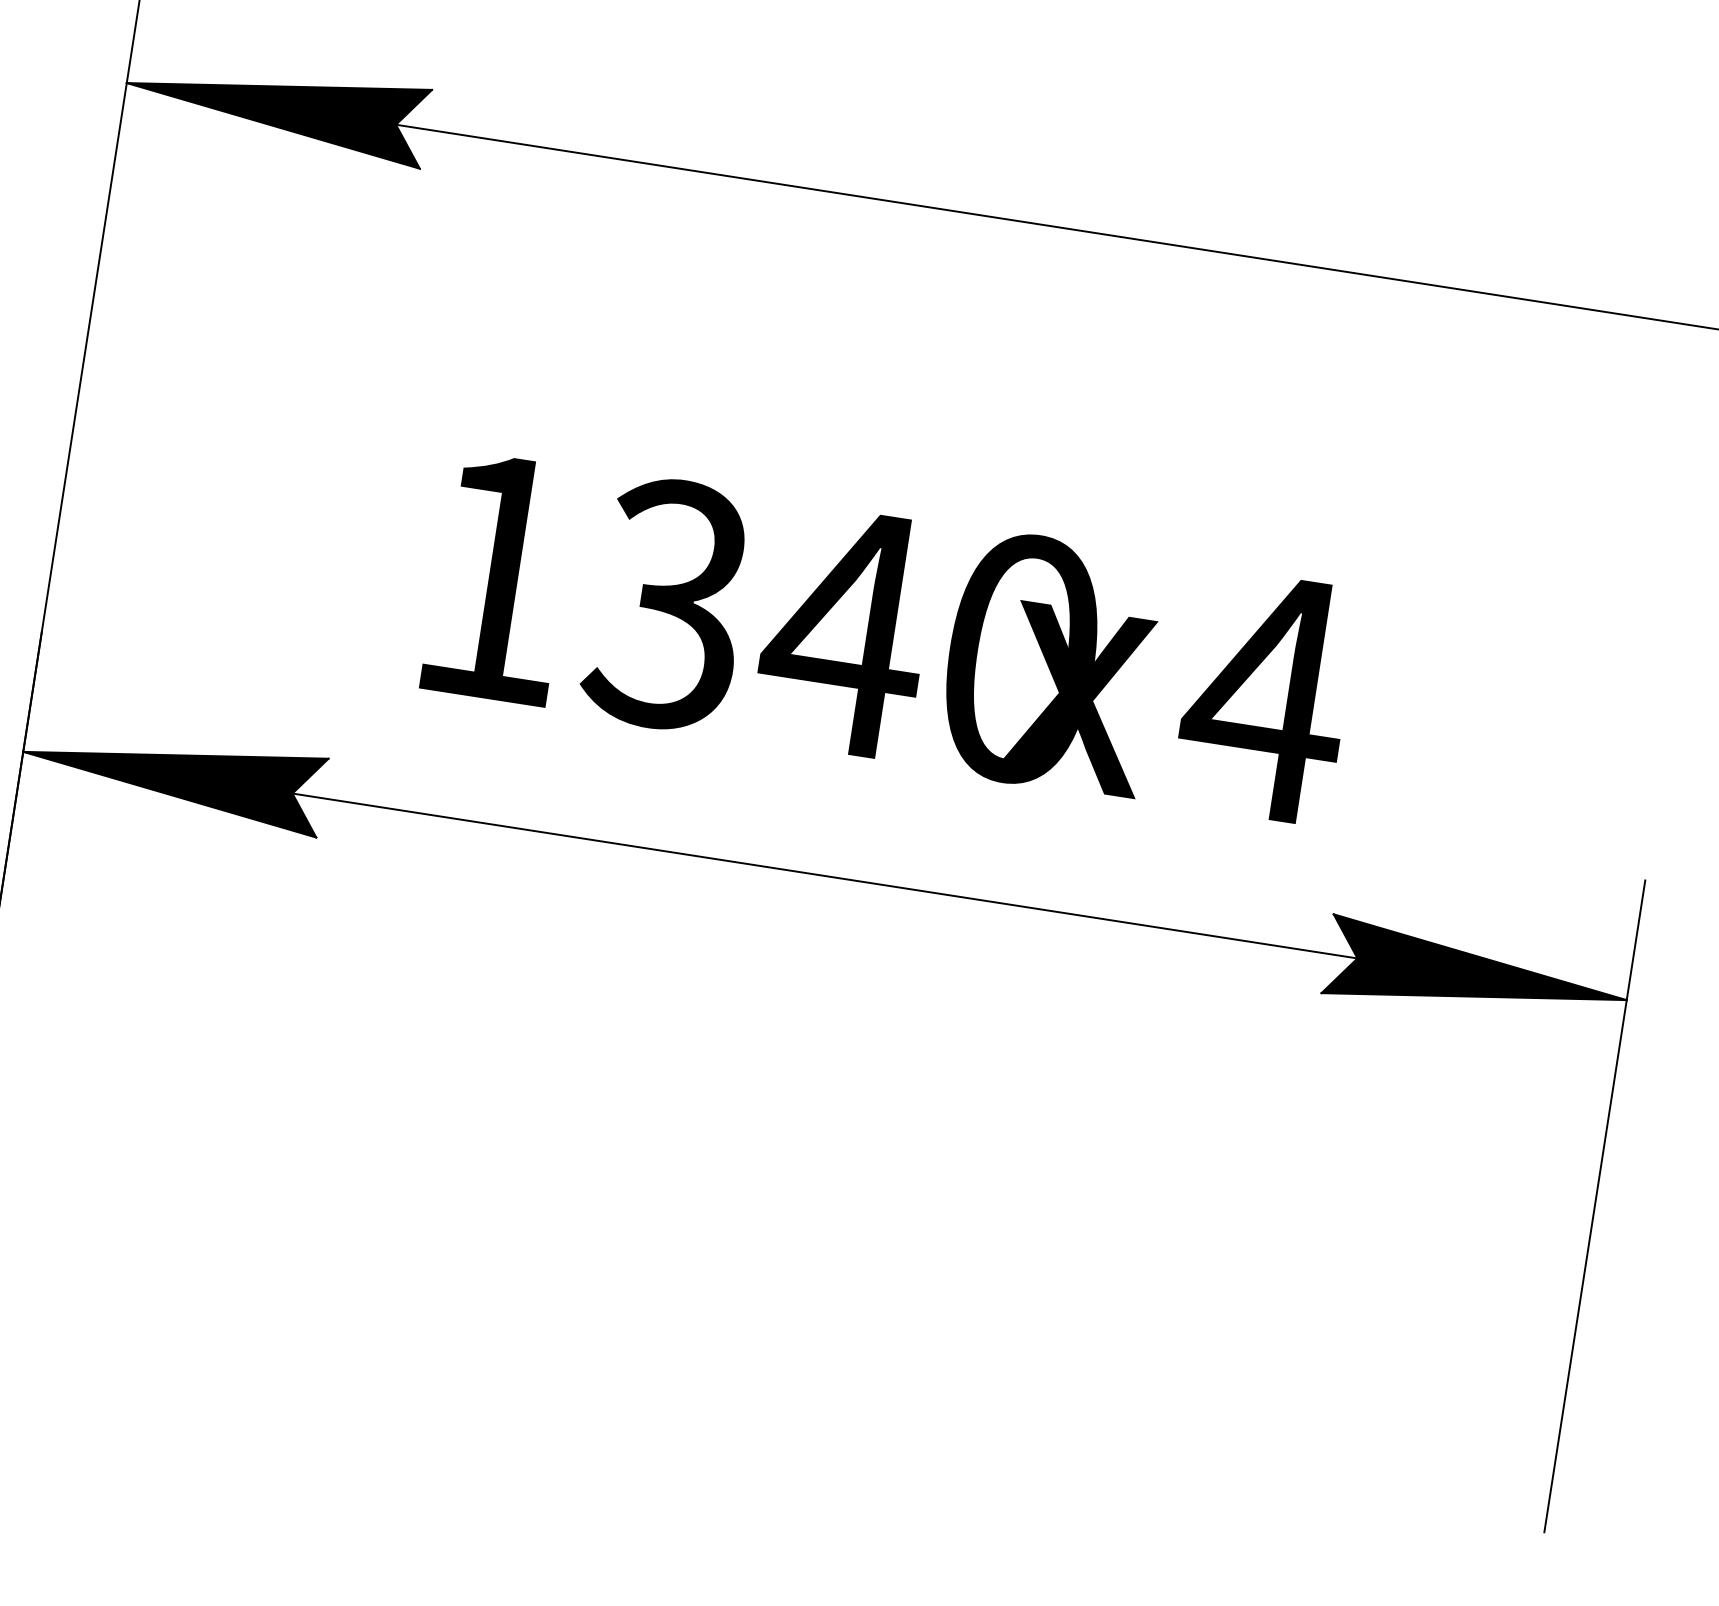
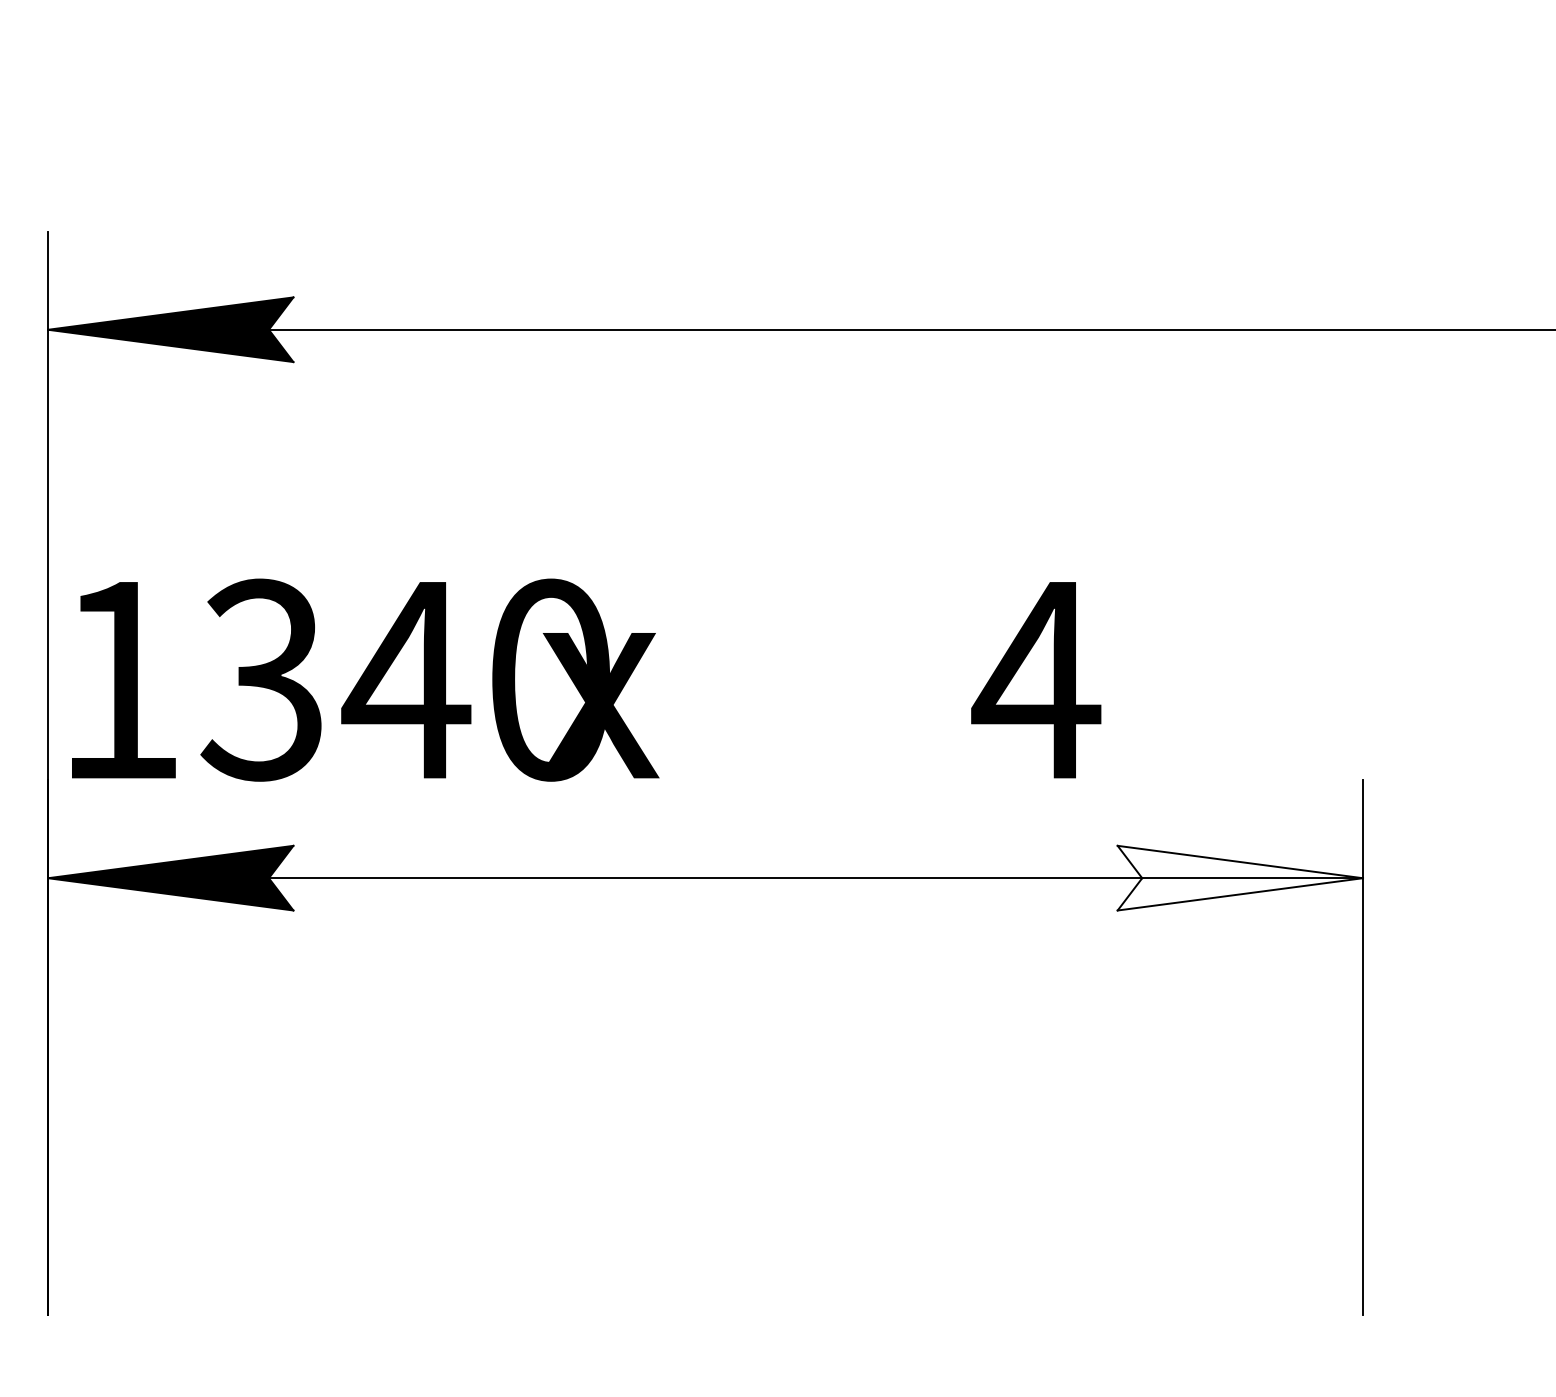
text: (795, 623) -> (365, 679), moved
fill: (1477, 976) -> (1240, 877), removed

